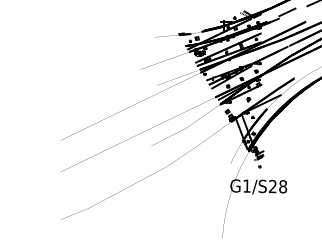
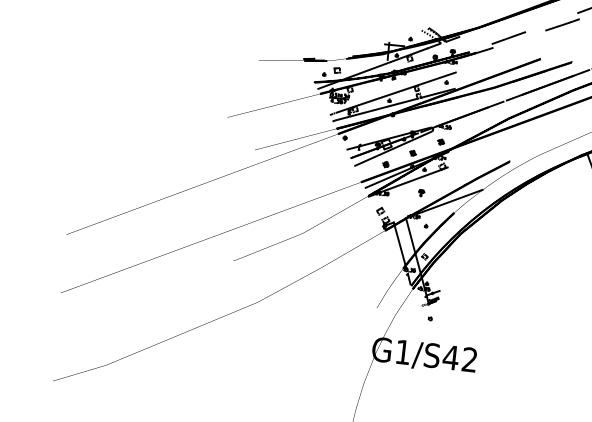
text: (277, 186) -> (459, 358), G1/S28 -> G1/S42

